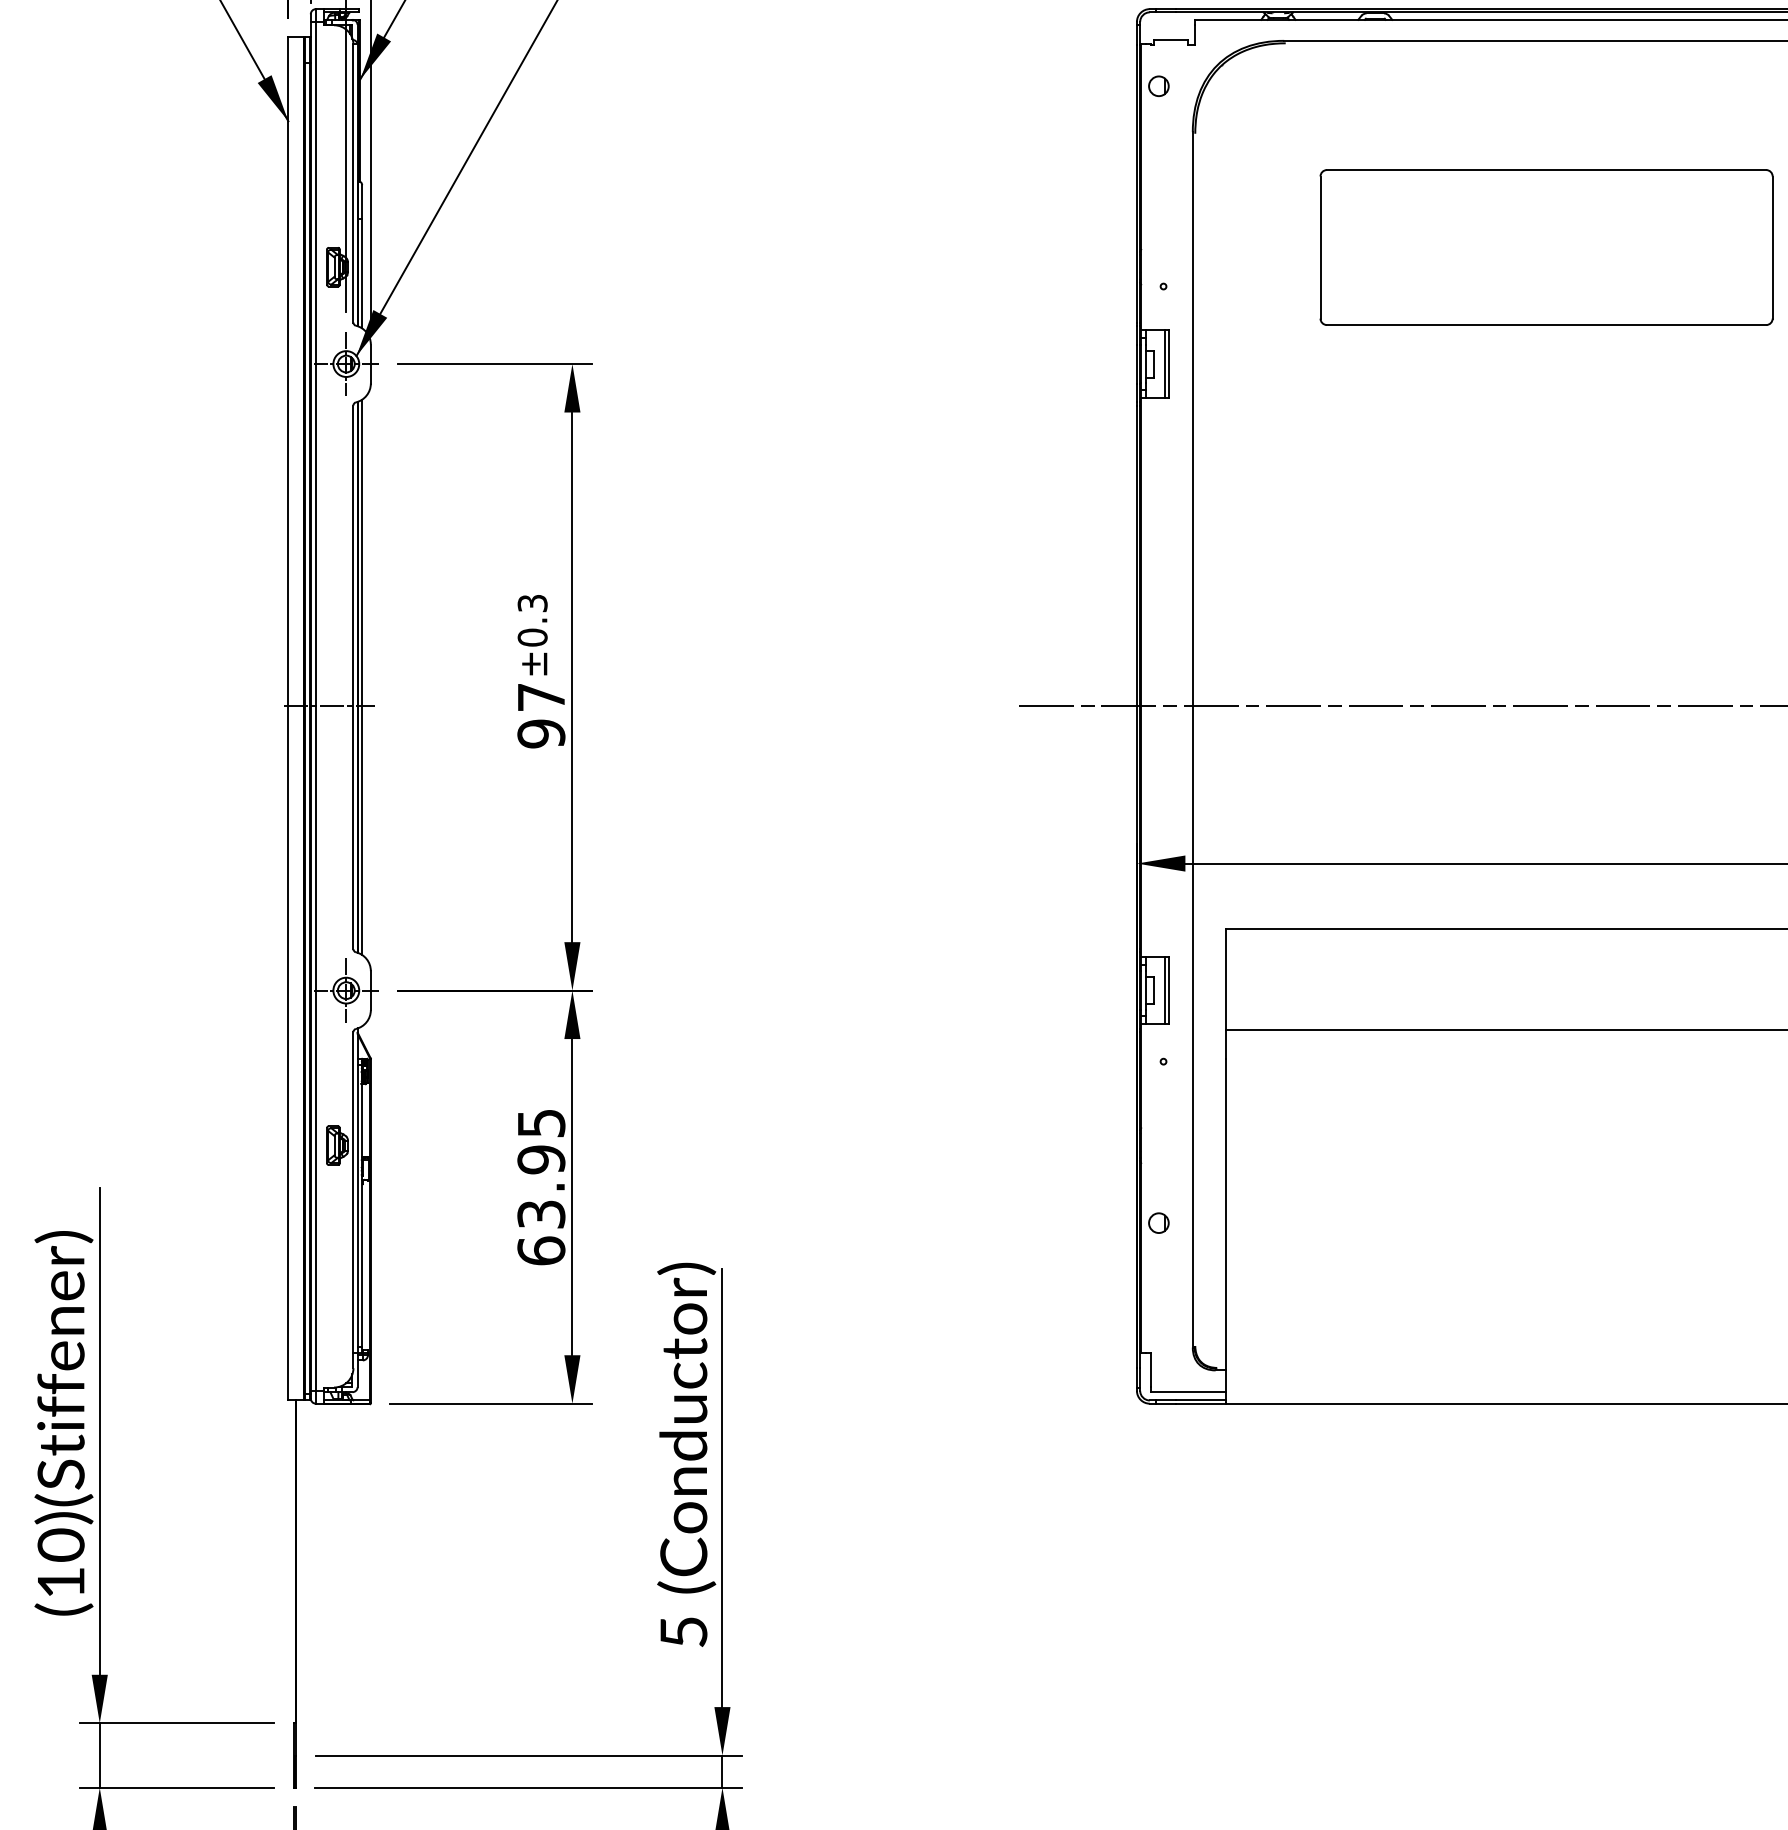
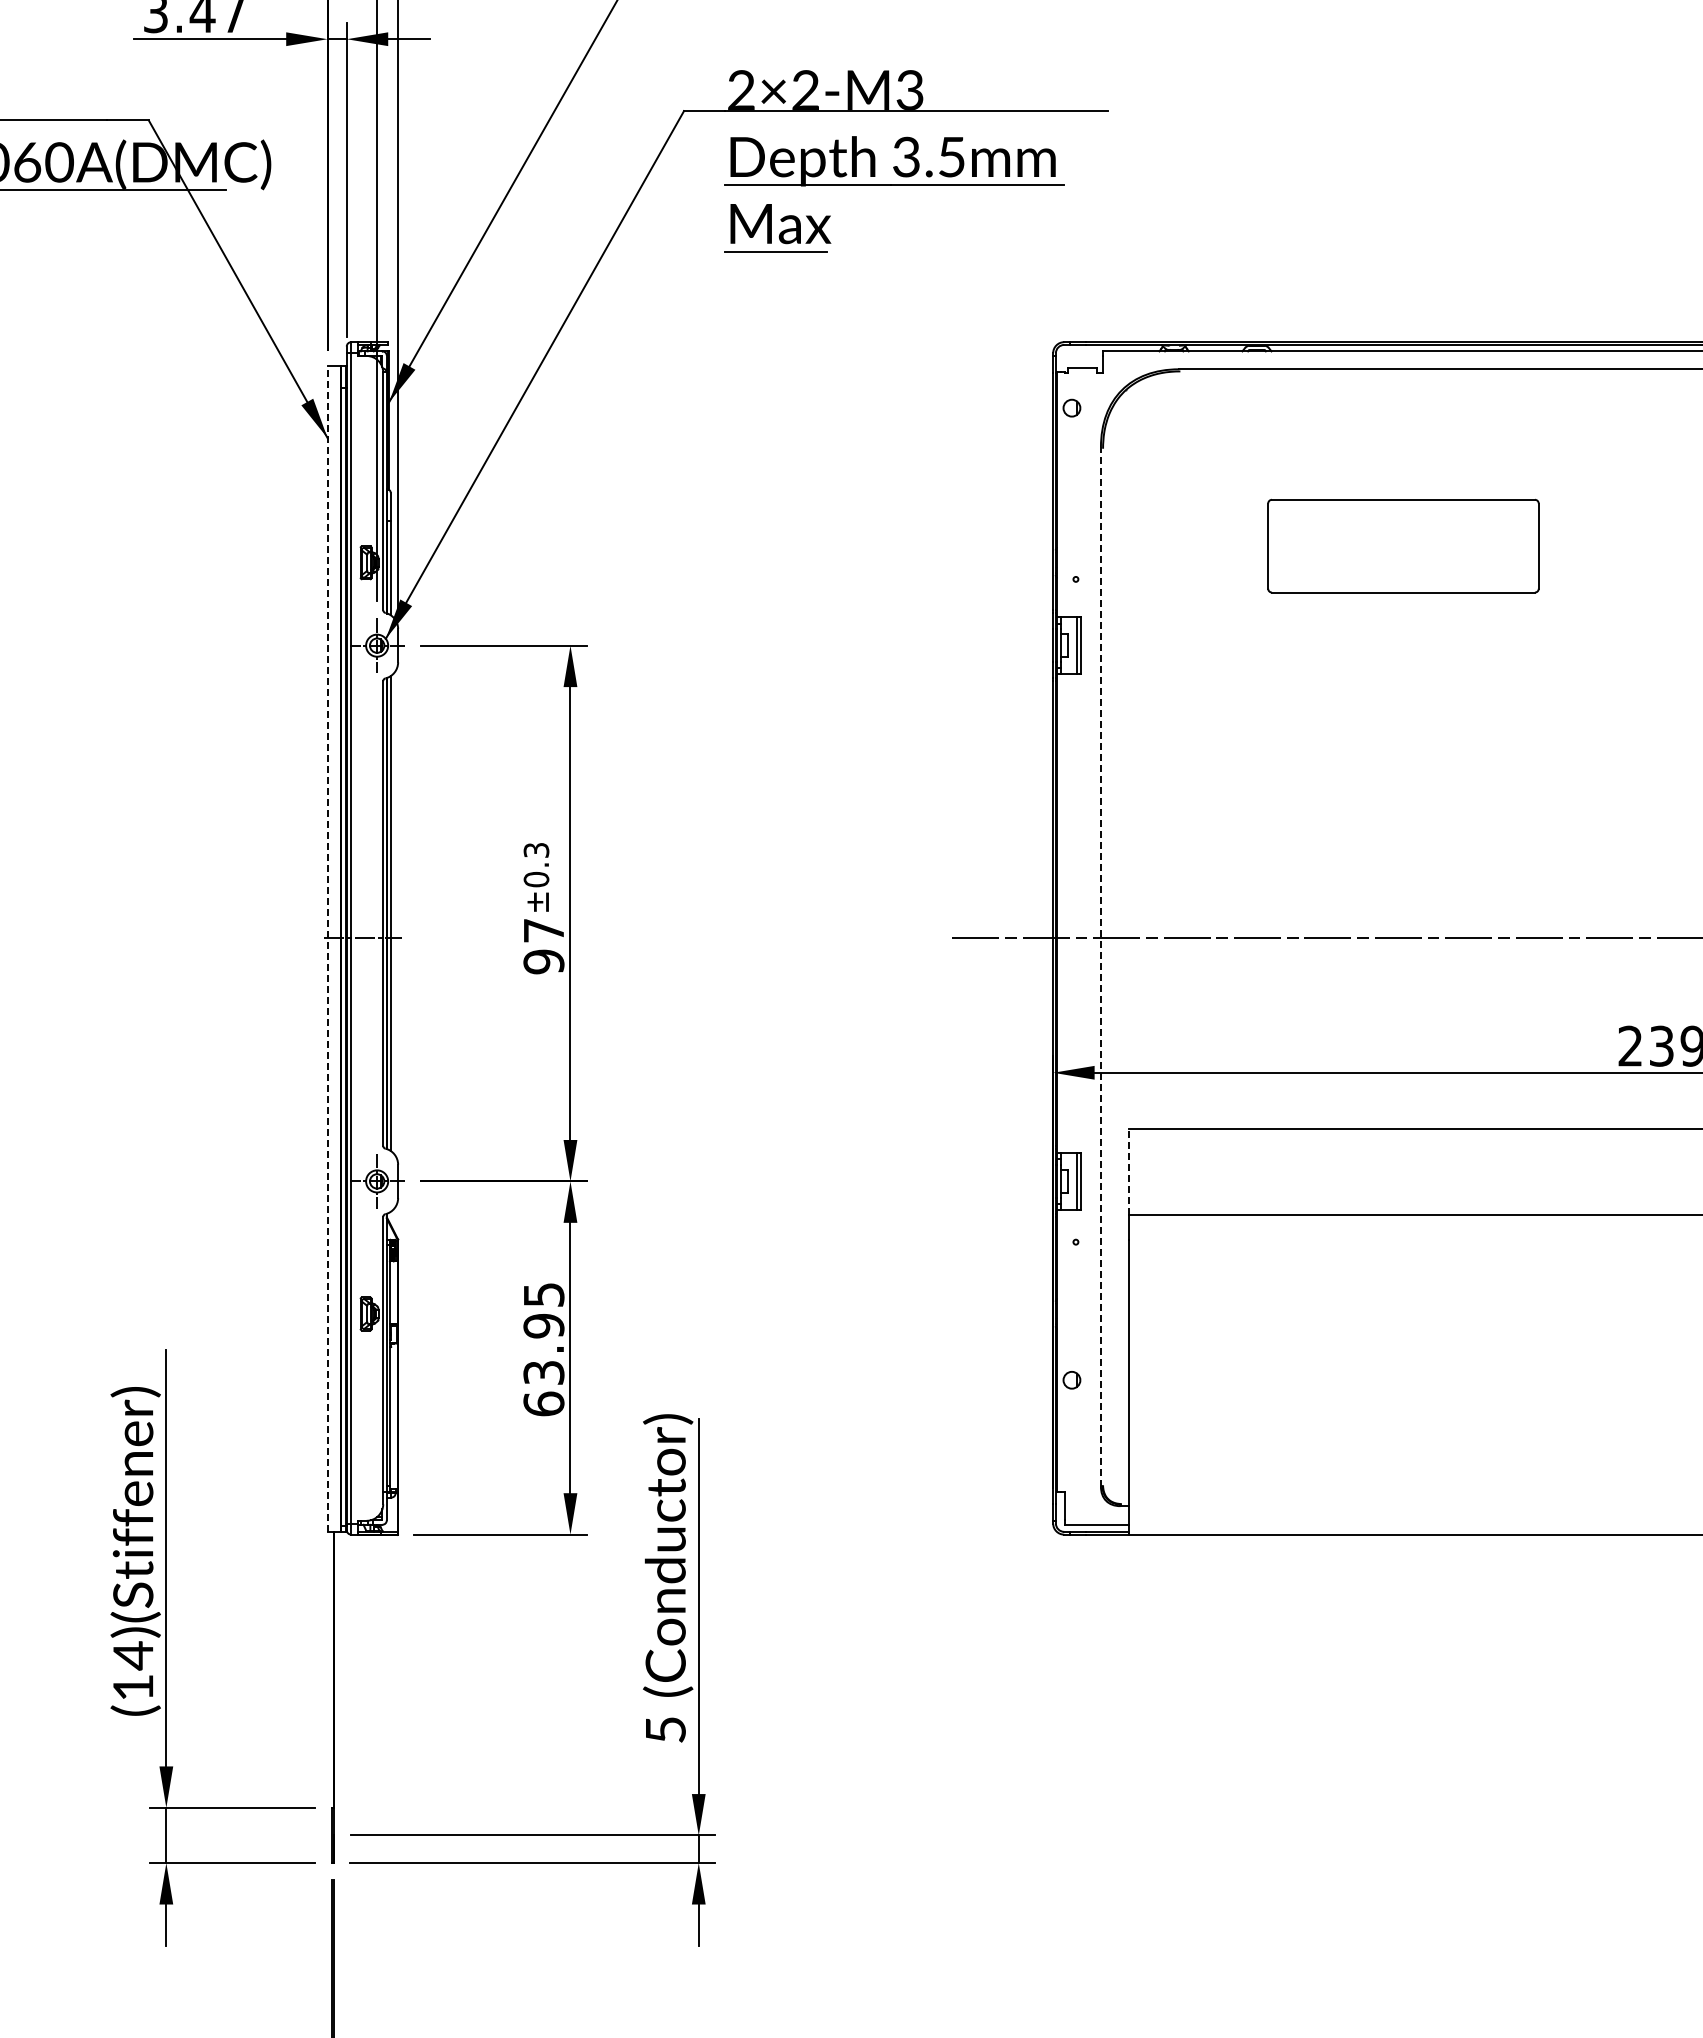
part: (1546, 248) -> (1403, 546), size x0.7
line: (288, 719) -> (327, 949), solid -> dashed
line: (1192, 740) -> (1100, 967), solid -> dashed
line: (1226, 979) -> (1129, 1171), solid -> dashed
text: (61, 1545) -> (133, 1655), (10)(Stiffener) -> (14)(Stiffener)

